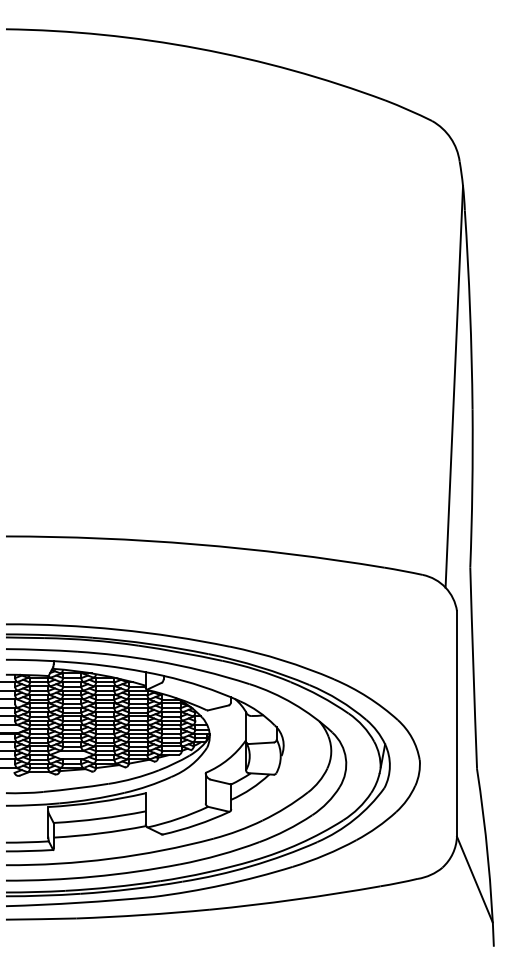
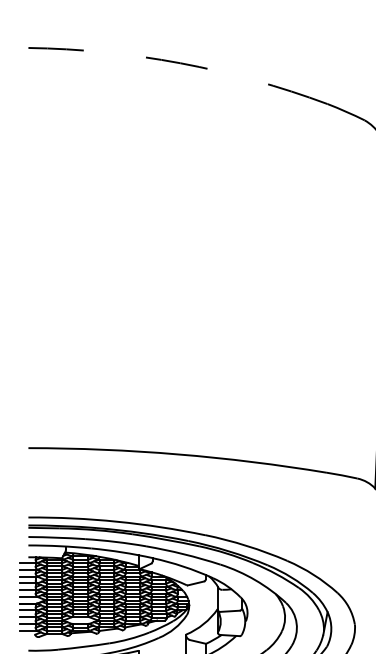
arc: (198, 48) -> (180, 63), solid -> dashed

